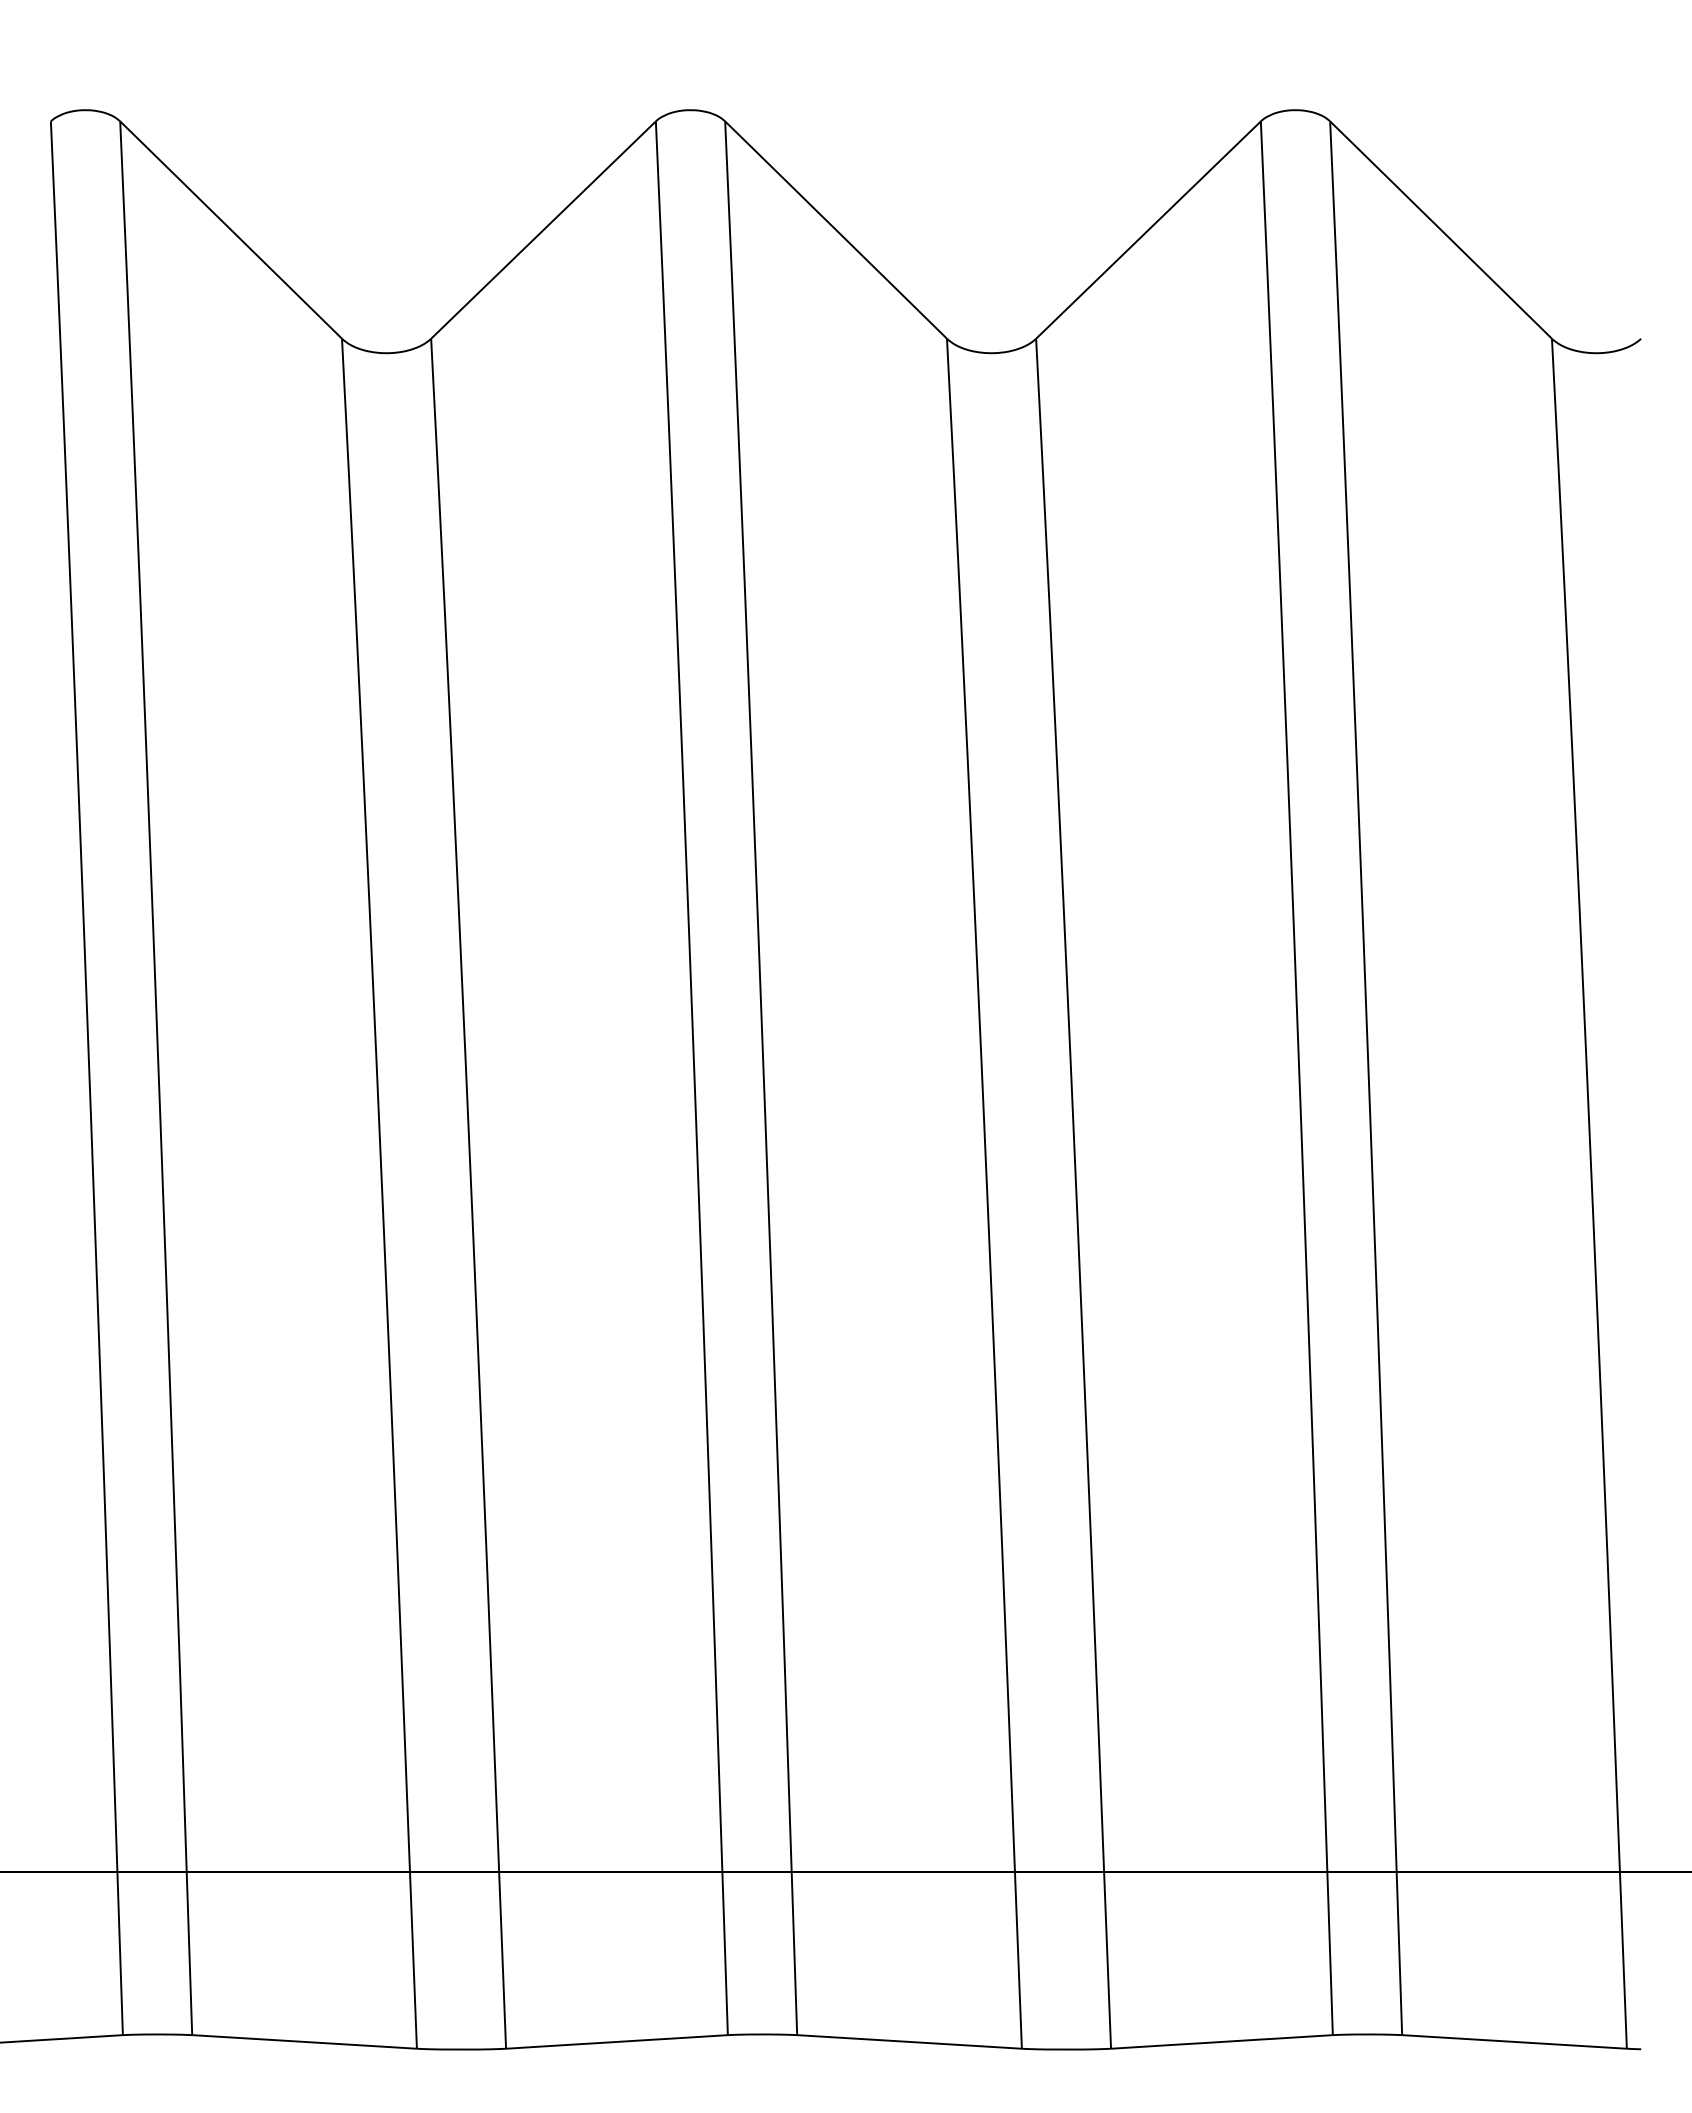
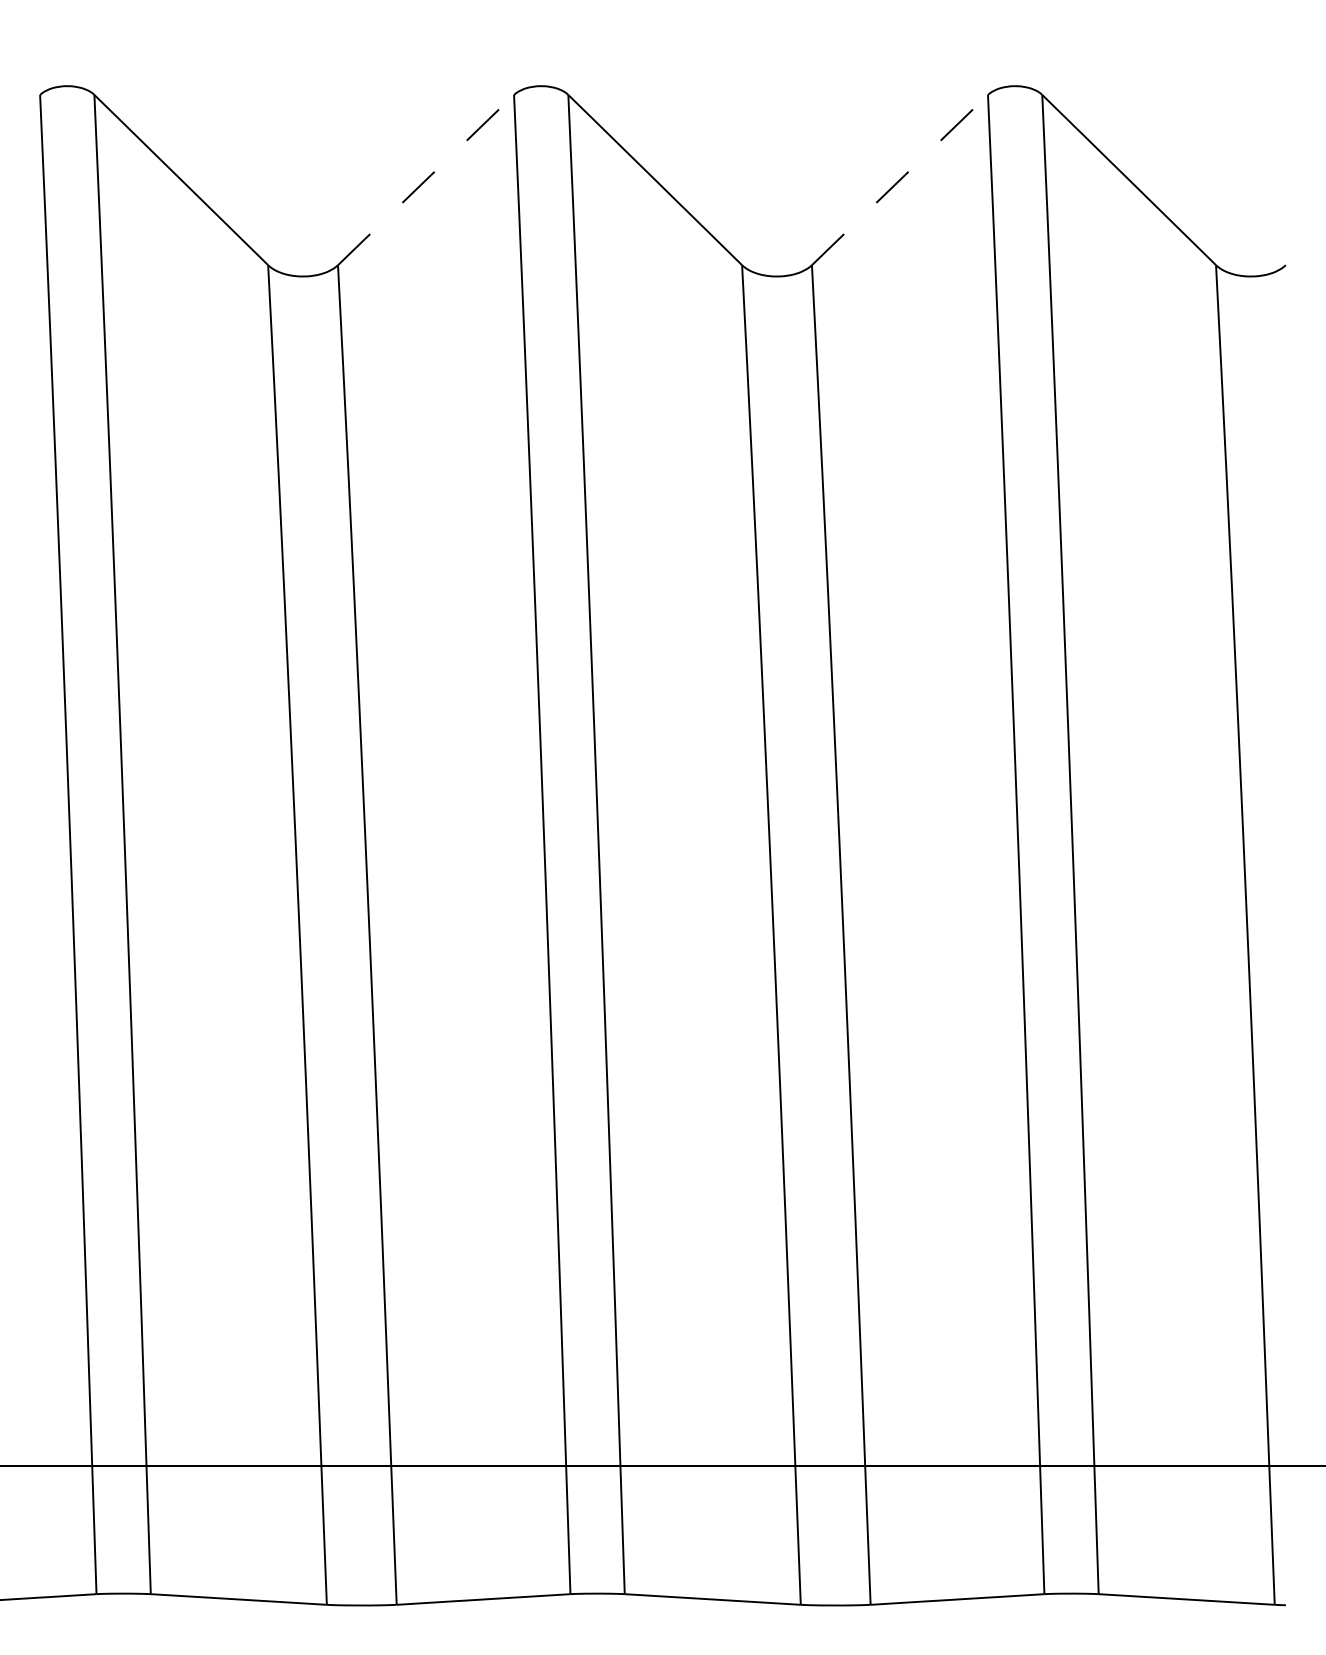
line: (543, 230) -> (426, 180), solid -> dashed
line: (1148, 230) -> (899, 180), solid -> dashed

